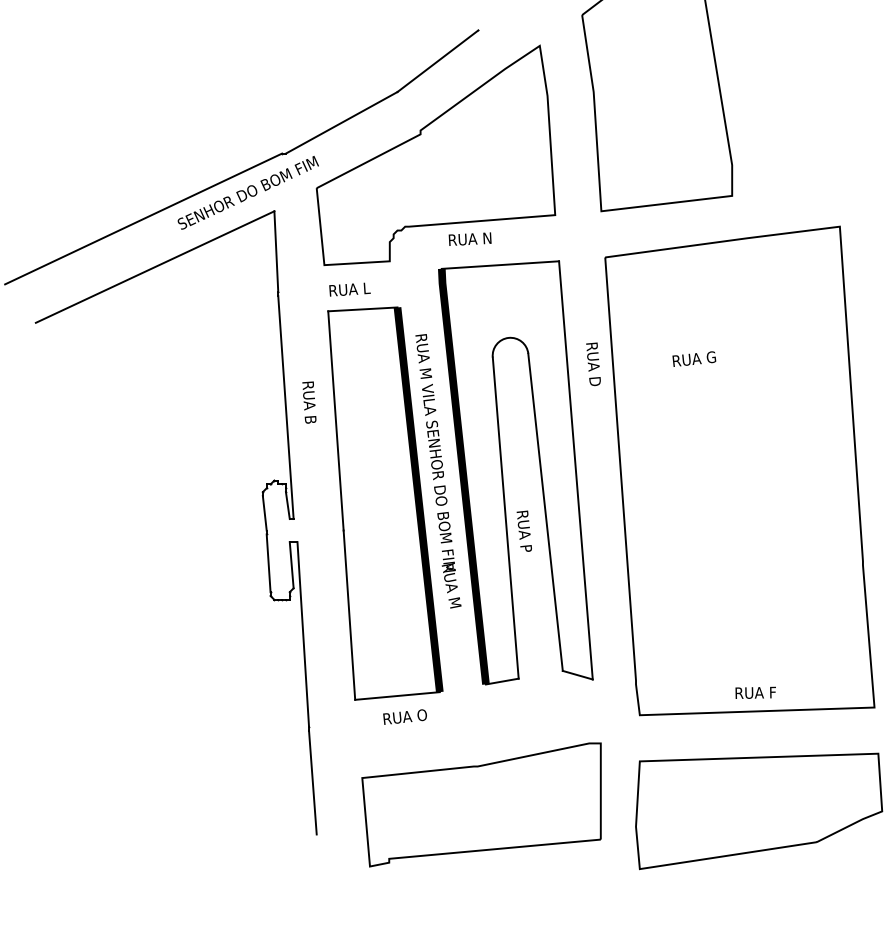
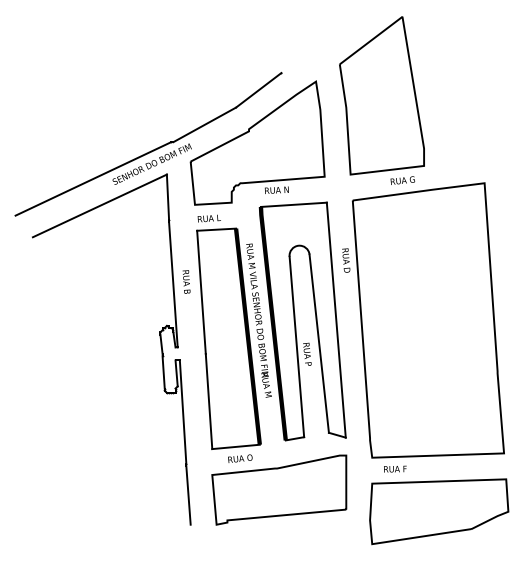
text: (693, 358) -> (402, 180), moved
text: (756, 691) -> (395, 468), moved
part: (481, 803) -> (279, 489), moved

